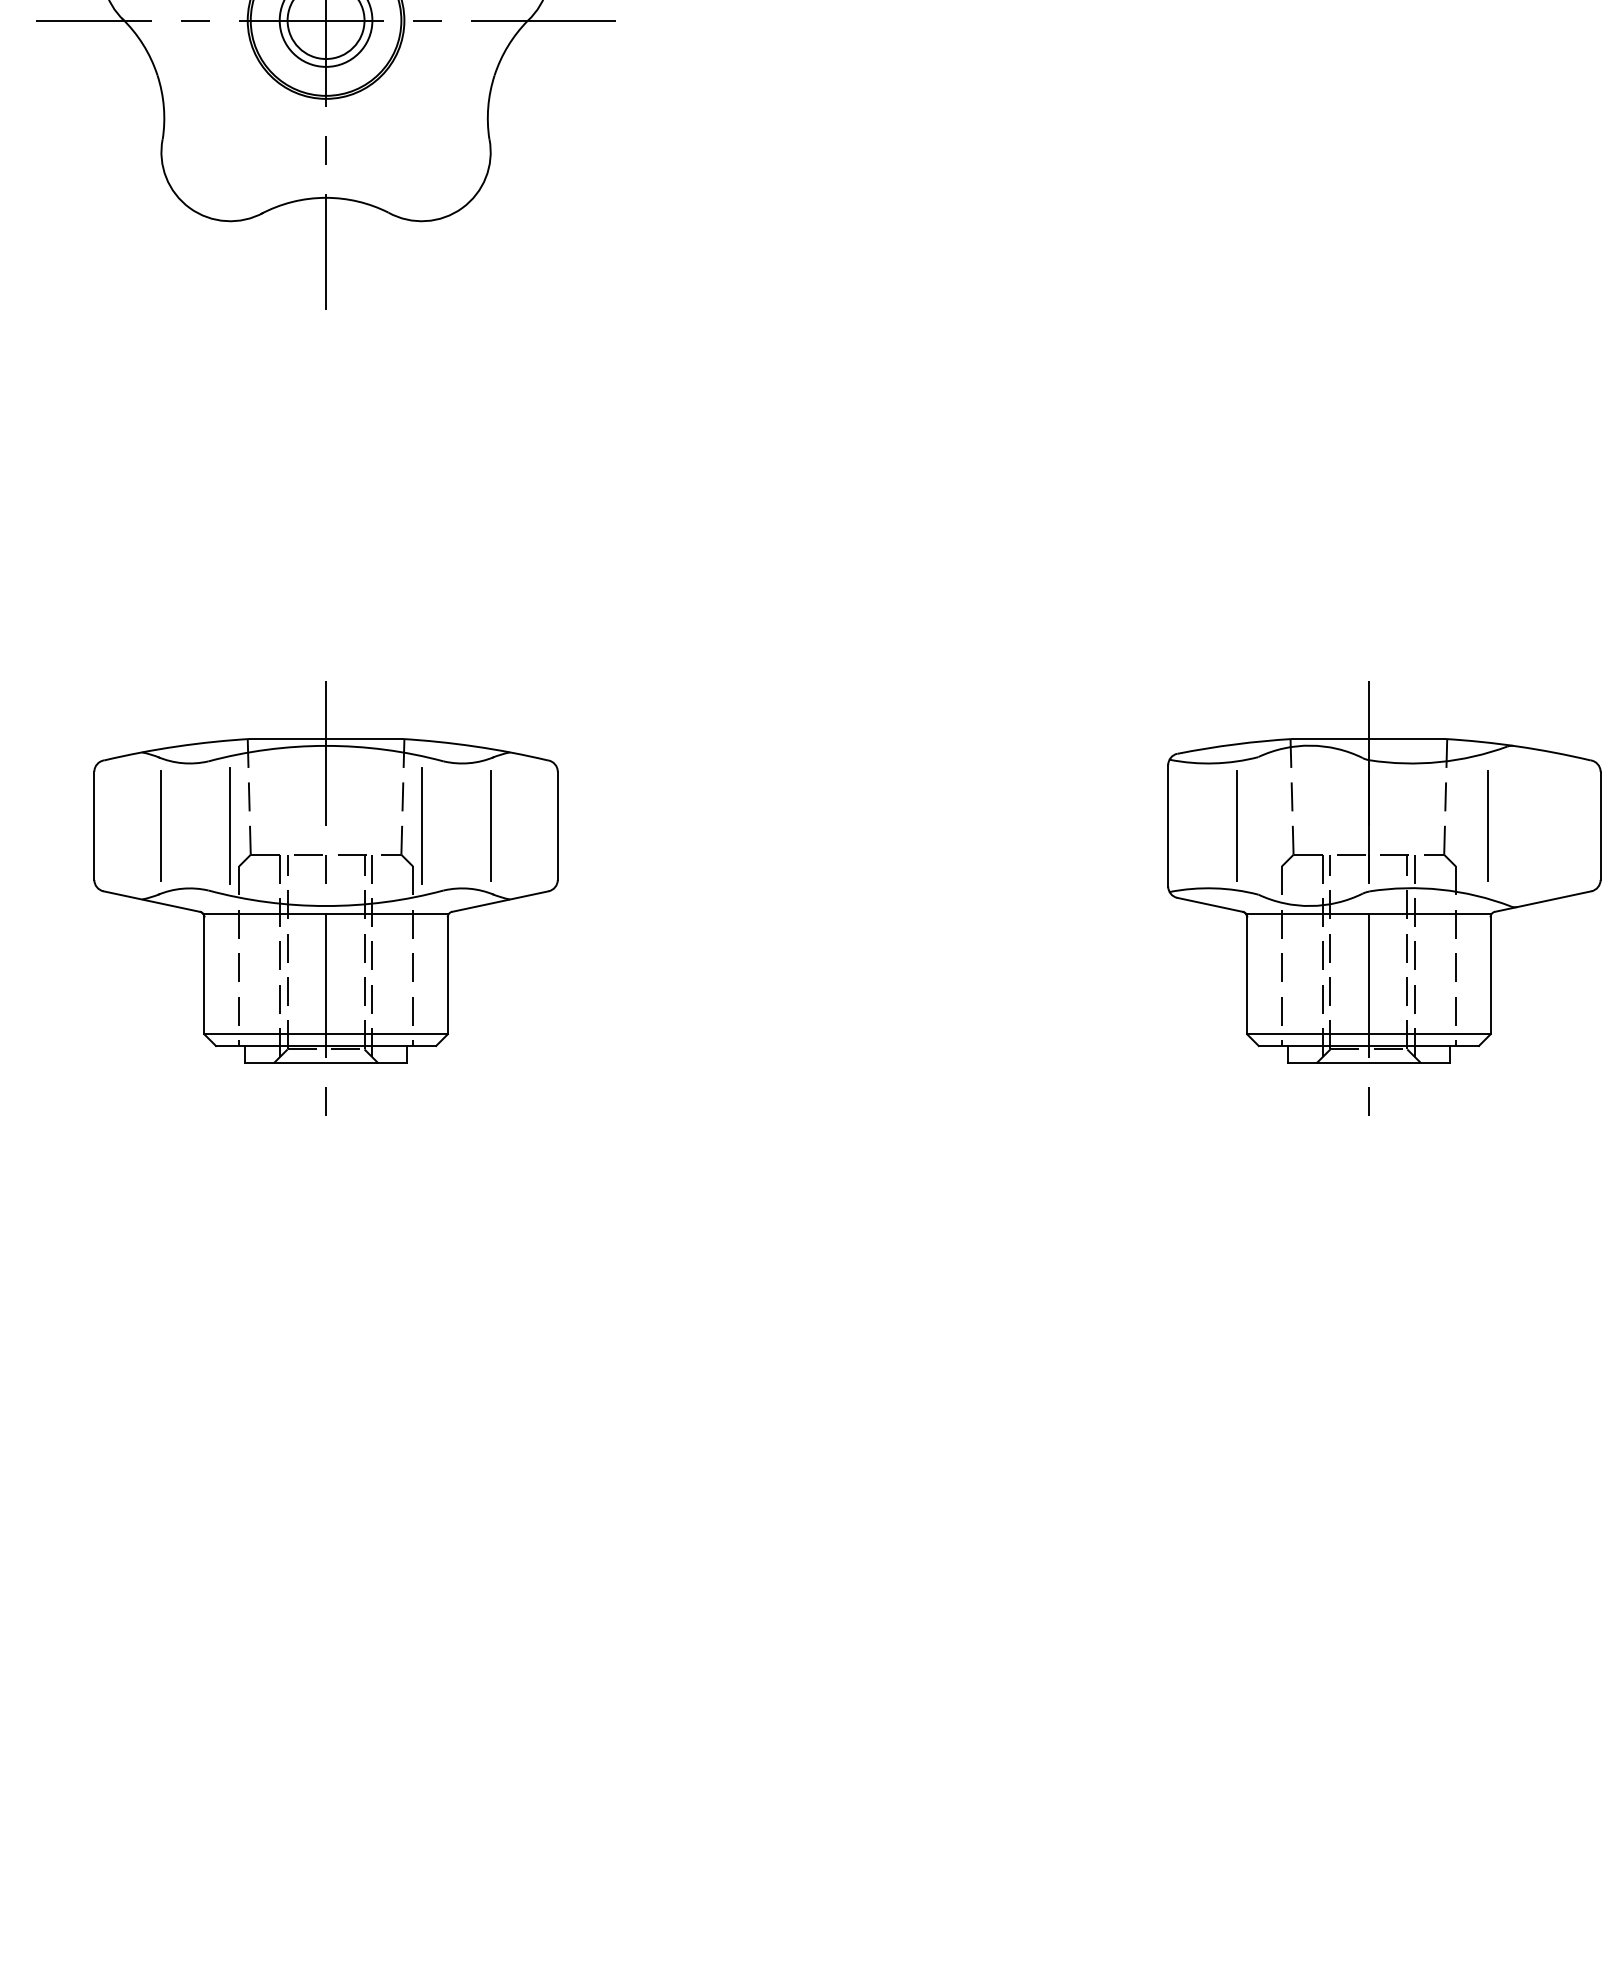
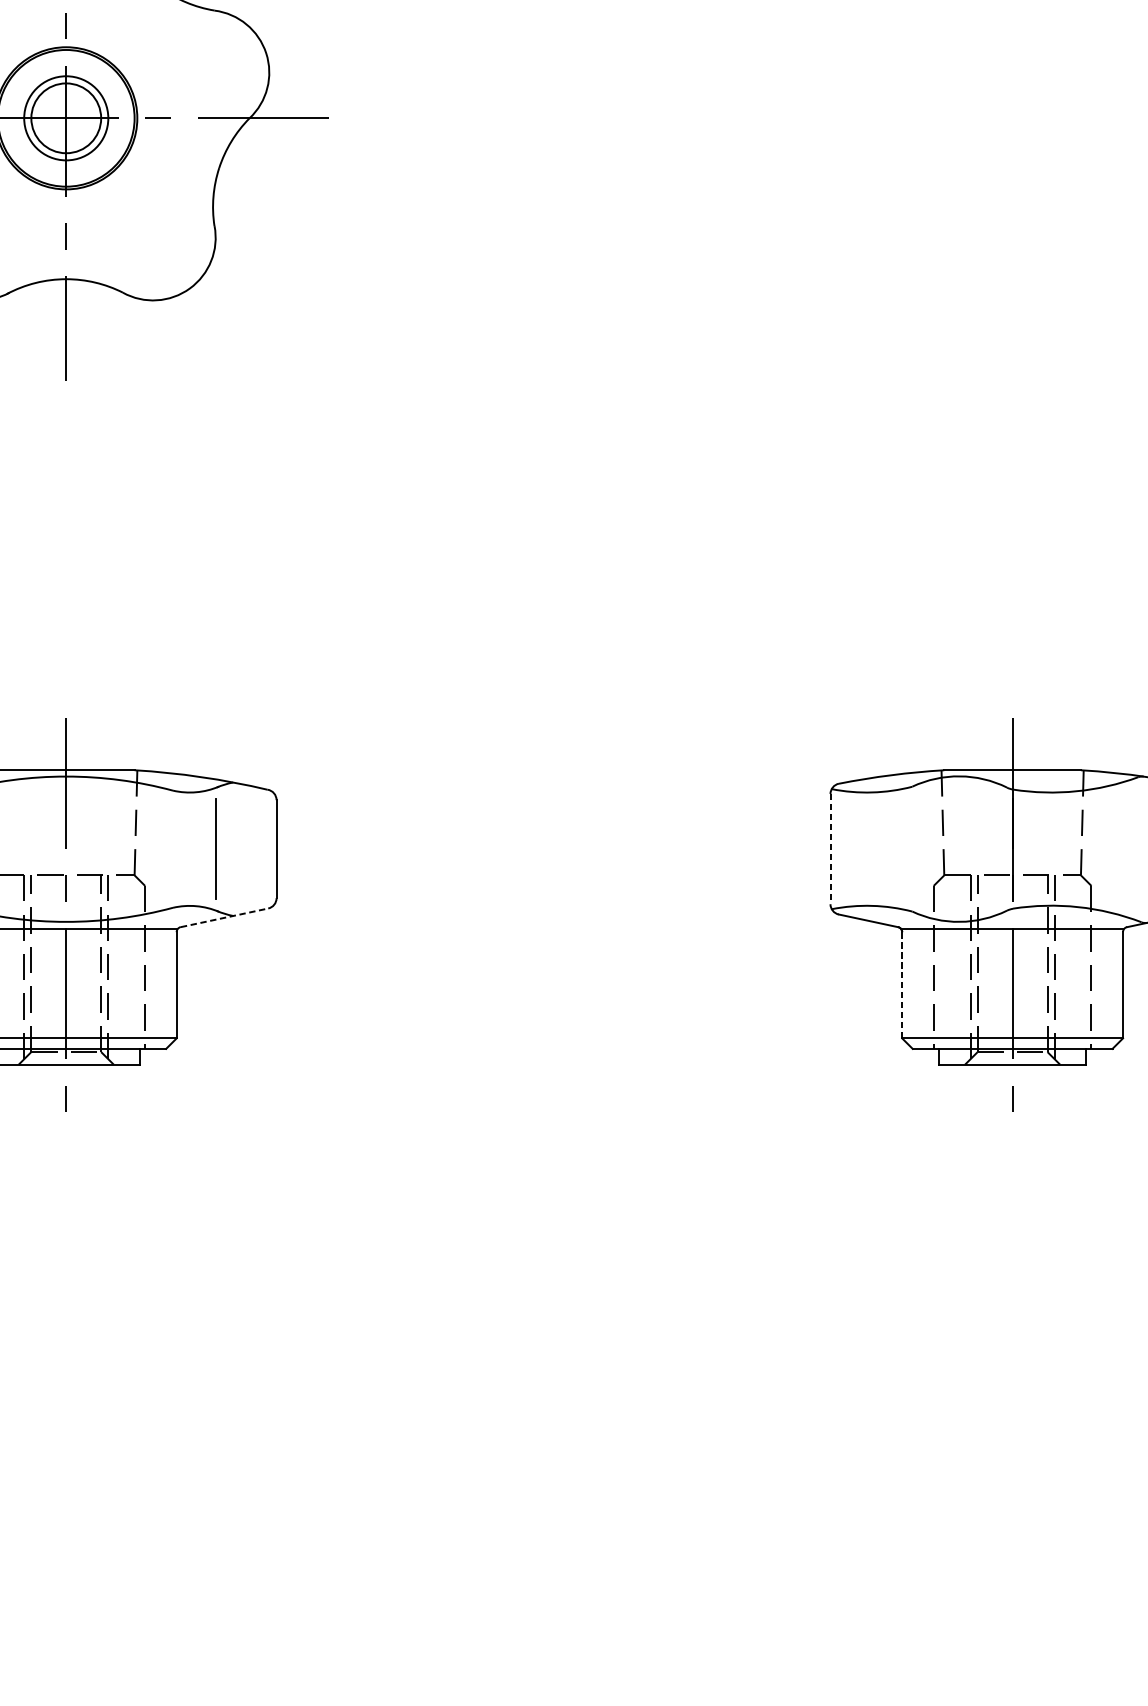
line: (421, 825) -> (152, 848), removed
line: (1168, 825) -> (830, 848), solid -> dashed
line: (1237, 825) -> (893, 848), removed
line: (1487, 825) -> (1120, 848), removed
line: (501, 901) -> (225, 917), solid -> dashed
line: (1247, 975) -> (902, 984), solid -> dashed

